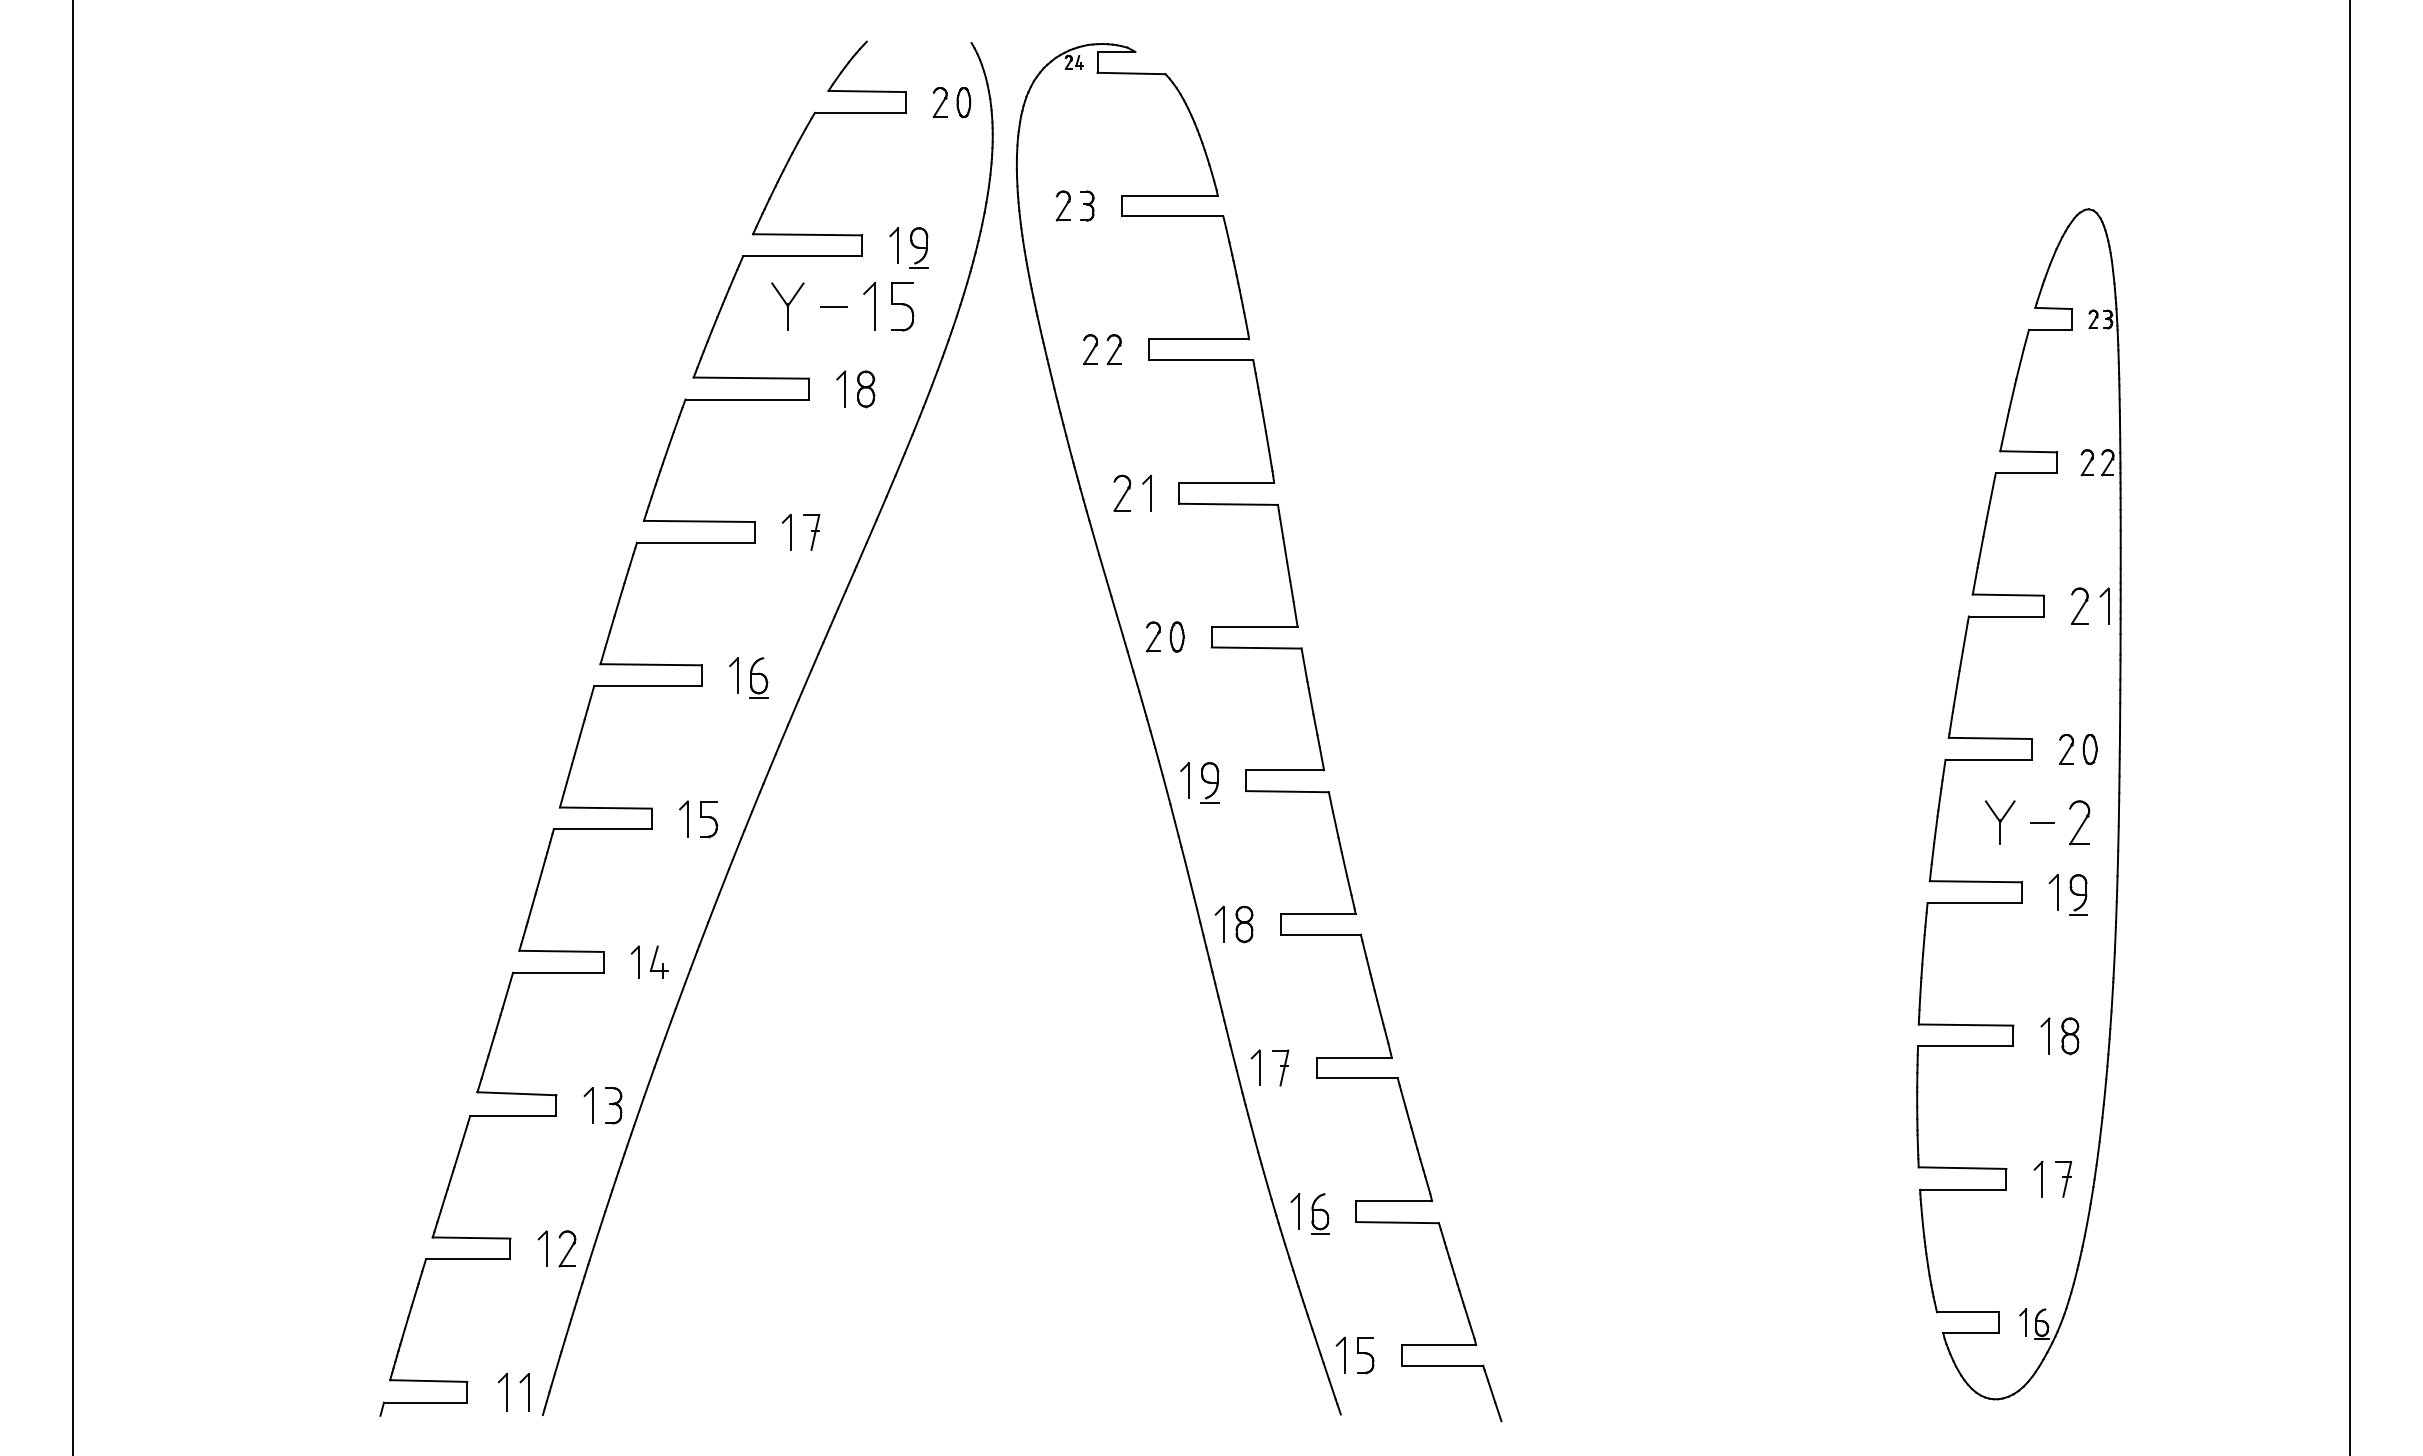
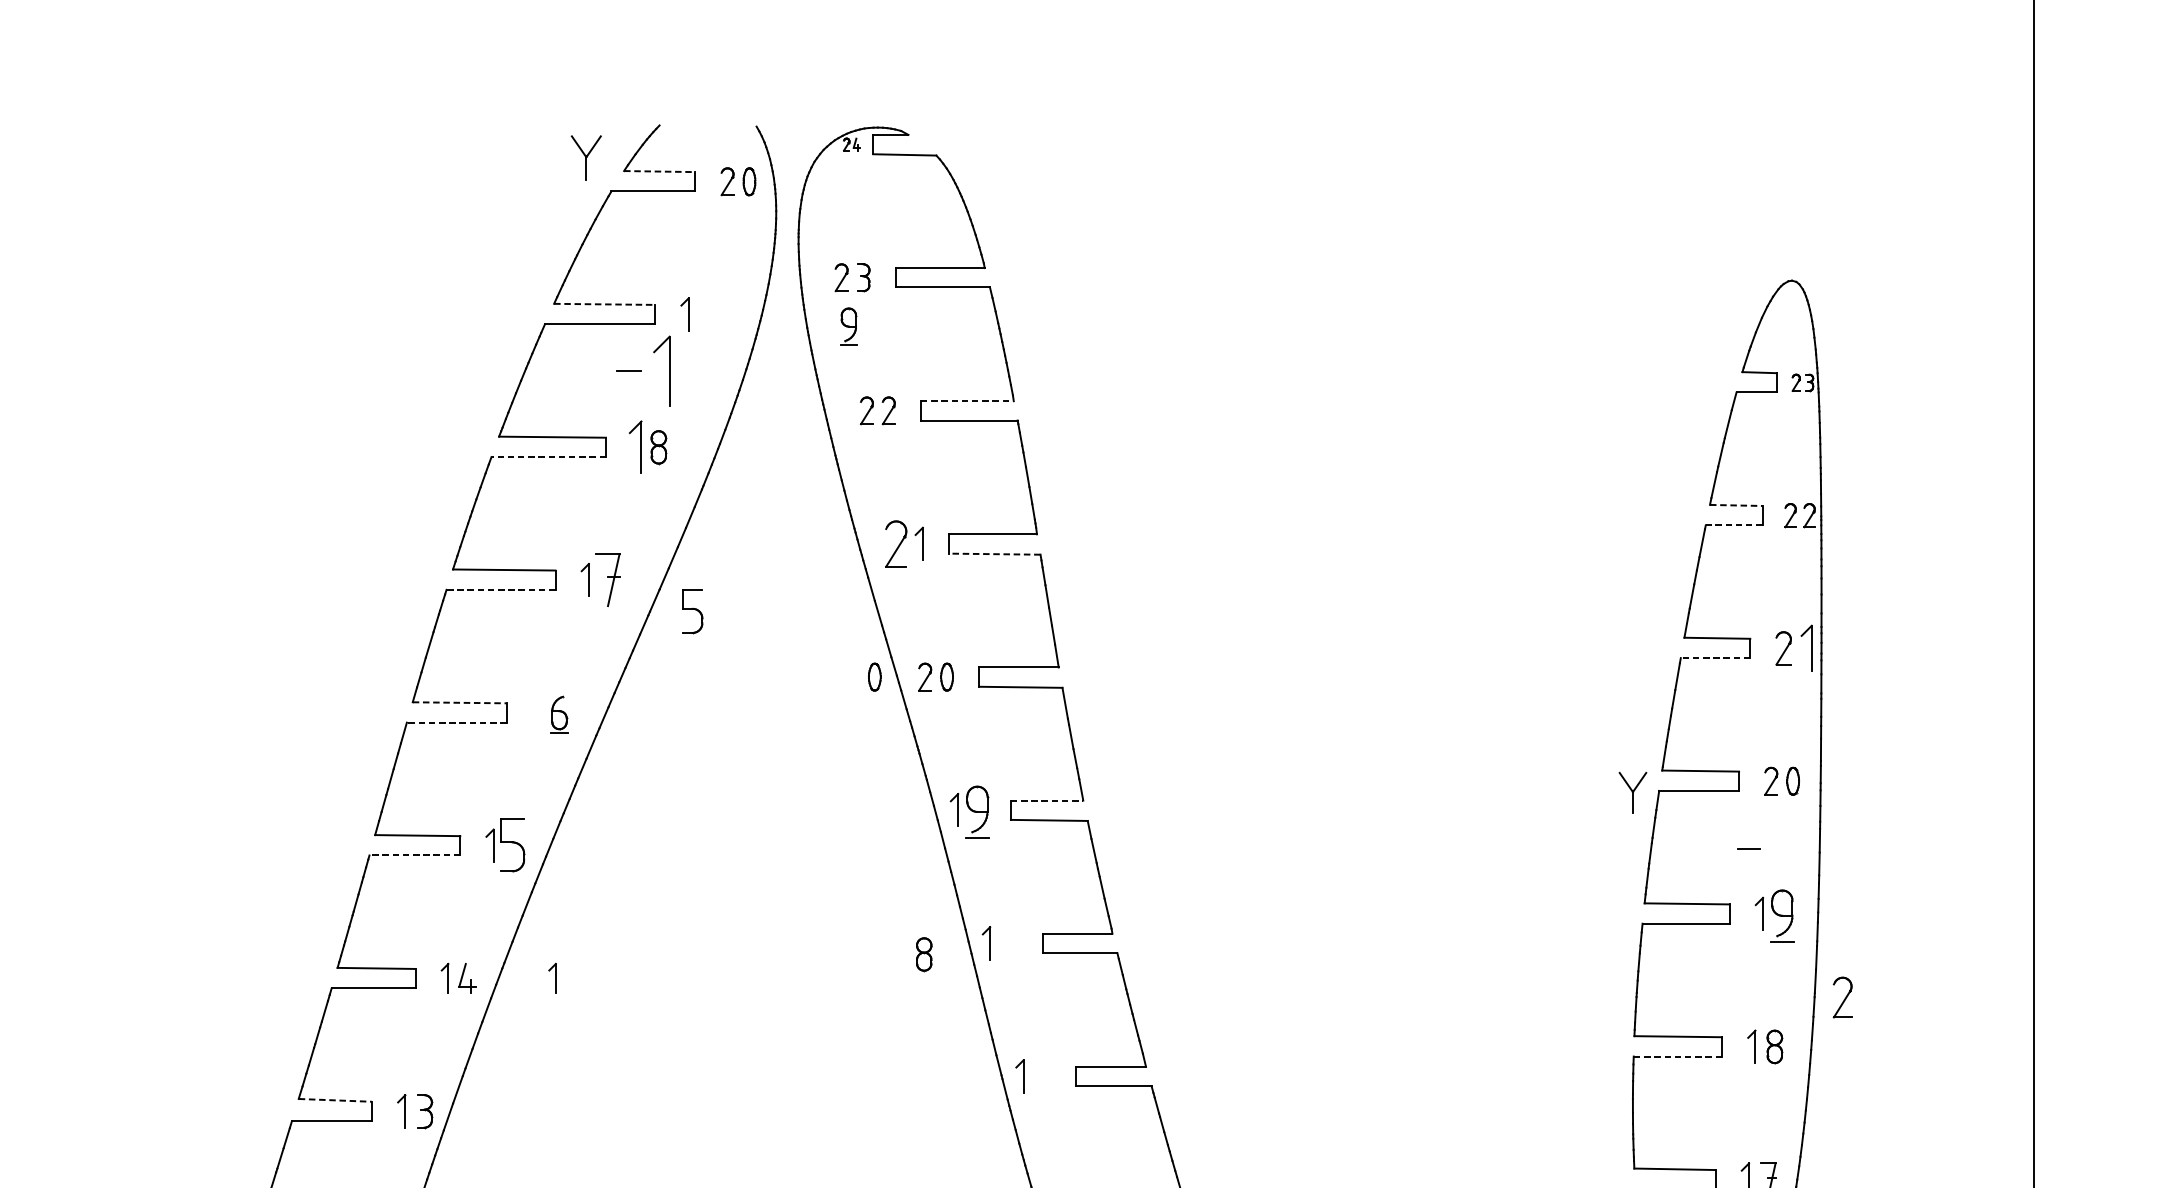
line: (867, 91) -> (660, 171), solid -> dashed
line: (807, 234) -> (604, 304), solid -> dashed
part: (918, 247) -> (848, 326), moved
part: (787, 306) -> (586, 157), moved
part: (869, 306) -> (662, 370), size x1.6
part: (902, 306) -> (692, 610), moved
line: (1199, 339) -> (967, 401), solid -> dashed
part: (841, 388) -> (636, 446), size x1.6
line: (747, 399) -> (548, 457), solid -> dashed
line: (2029, 451) -> (1737, 505), solid -> dashed
line: (2026, 473) -> (1734, 525), solid -> dashed
part: (1122, 492) -> (896, 543), size x1.4
line: (1228, 504) -> (994, 554), solid -> dashed
part: (811, 532) -> (608, 580), size x1.6
line: (695, 542) -> (500, 589), solid -> dashed
part: (2104, 605) -> (1806, 647), size x1.4
line: (2005, 616) -> (1714, 658), solid -> dashed
part: (1098, 636) -> (874, 676), added
line: (651, 664) -> (460, 702), solid -> dashed
part: (733, 675) -> (536, 712), removed
line: (648, 686) -> (457, 722), solid -> dashed
line: (1285, 770) -> (1047, 800), solid -> dashed
part: (1209, 782) -> (977, 811), size x1.4
part: (709, 819) -> (513, 846), size x1.6
part: (1999, 822) -> (1632, 792), moved
part: (2079, 822) -> (1842, 997), moved
line: (602, 829) -> (414, 855), solid -> dashed
part: (2078, 894) -> (1782, 915), size x1.4
part: (1244, 924) -> (924, 954), moved
part: (750, 961) -> (551, 977), added
line: (1965, 1046) -> (1677, 1056), solid -> dashed
part: (1280, 1067) -> (1042, 1076), removed
line: (516, 1093) -> (334, 1100), solid -> dashed

